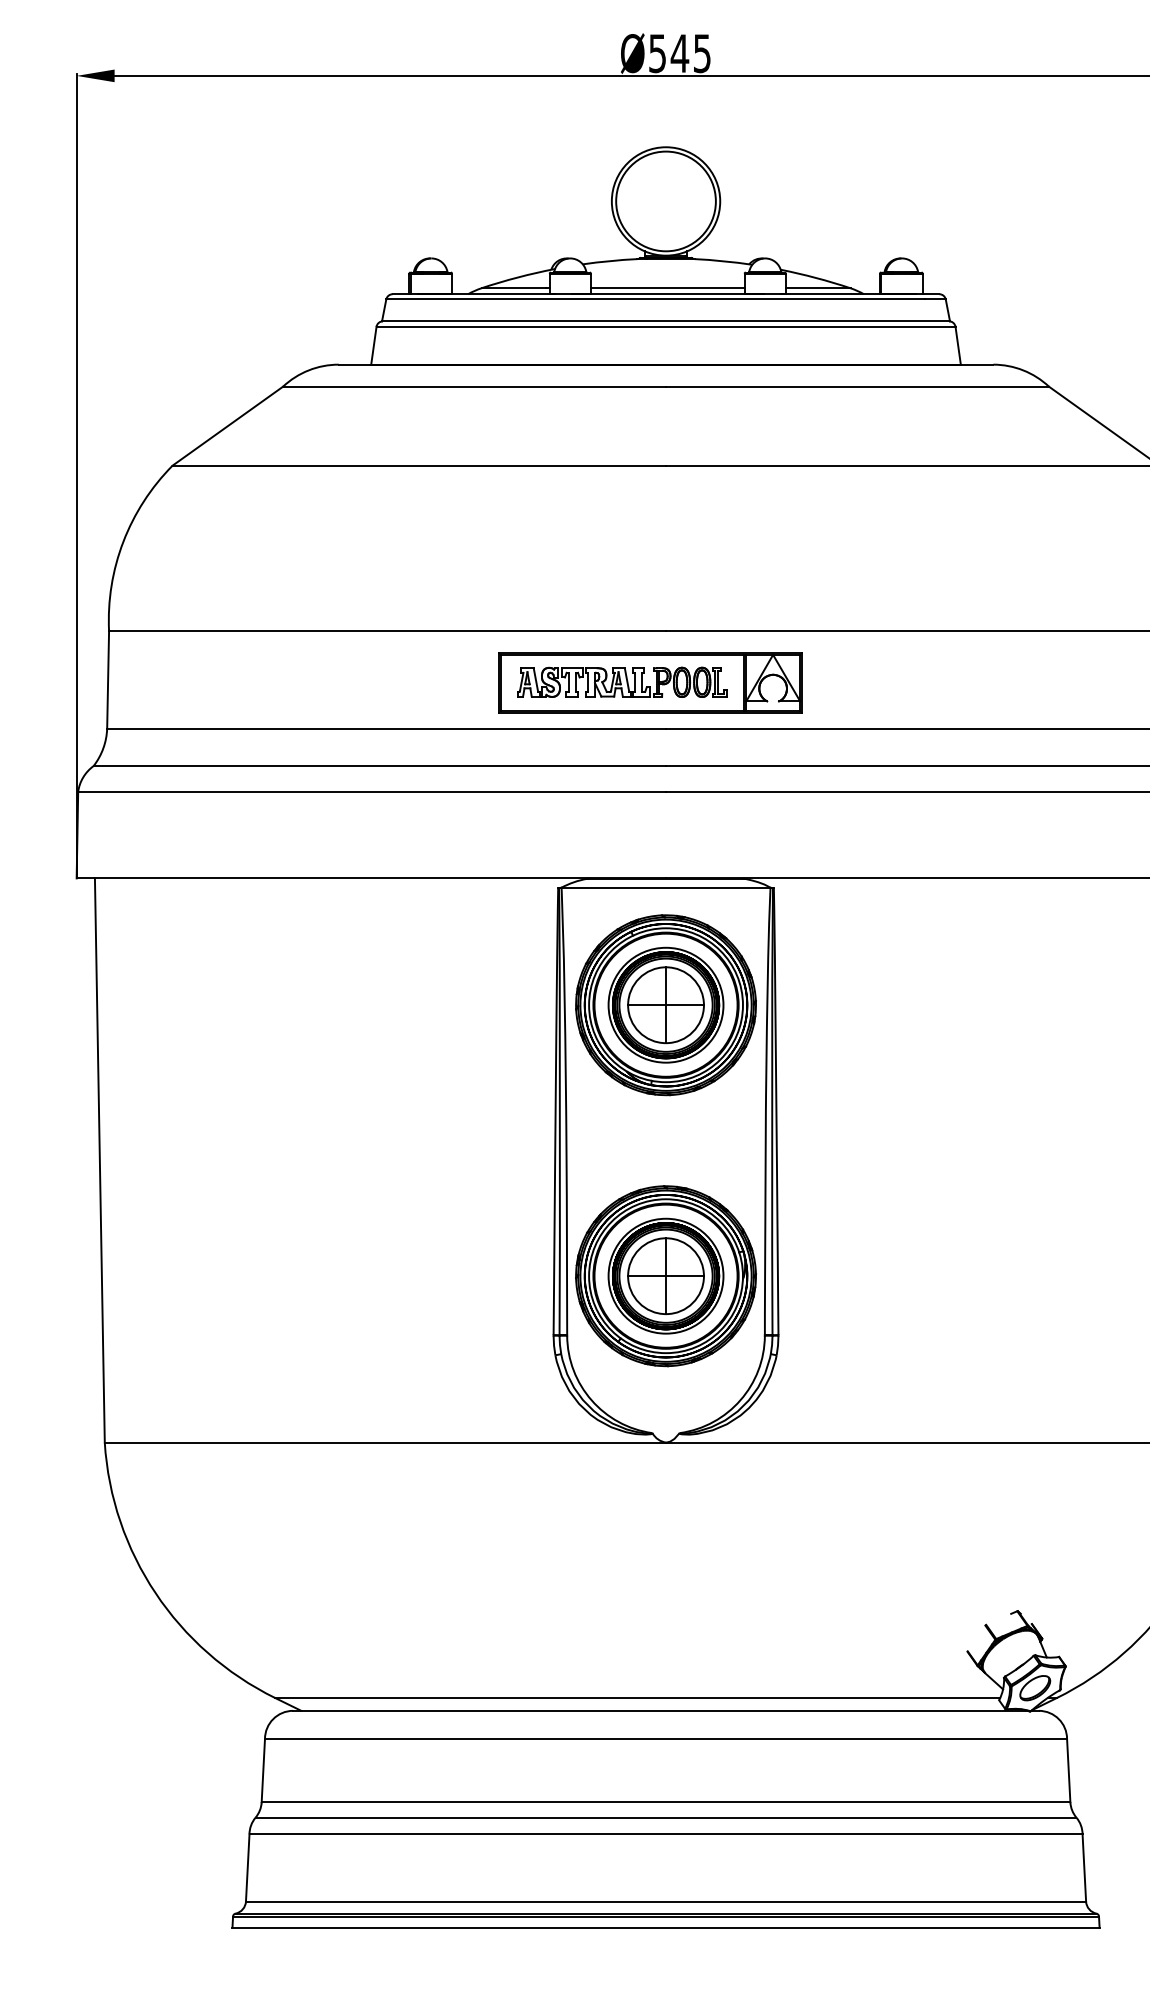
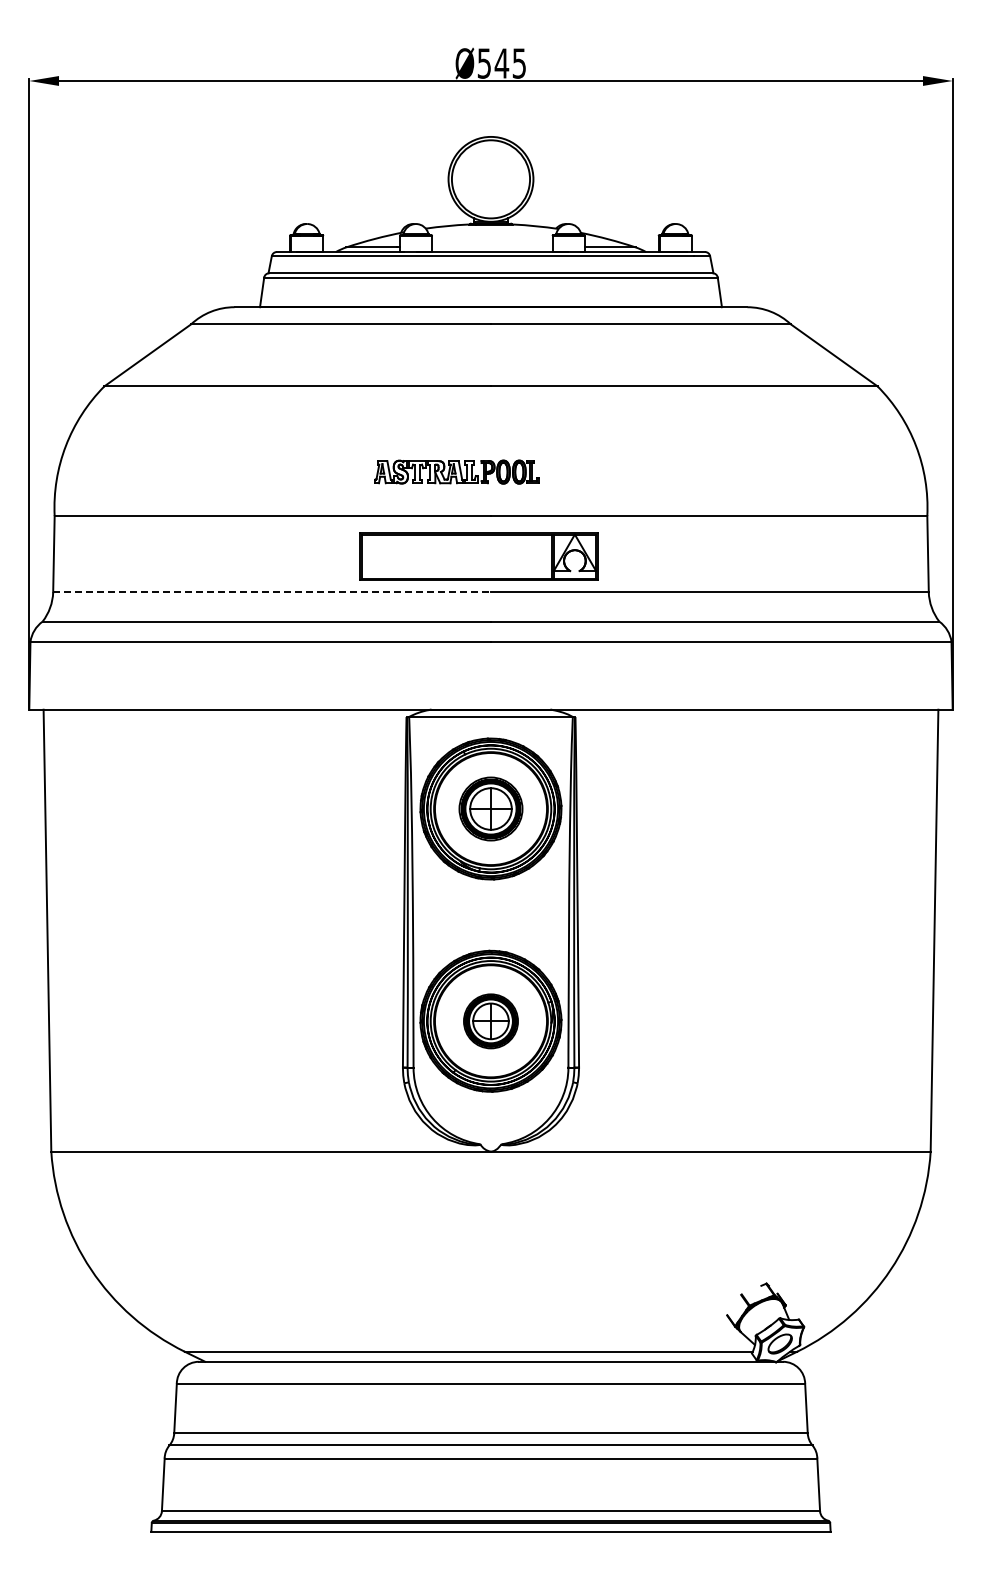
line: (667, 288) -> (492, 247), removed
part: (622, 681) -> (456, 471), moved
line: (387, 728) -> (272, 592), solid -> dashed
part: (665, 1004) -> (490, 808), size x0.7
part: (665, 1276) -> (490, 1021), size x0.6

